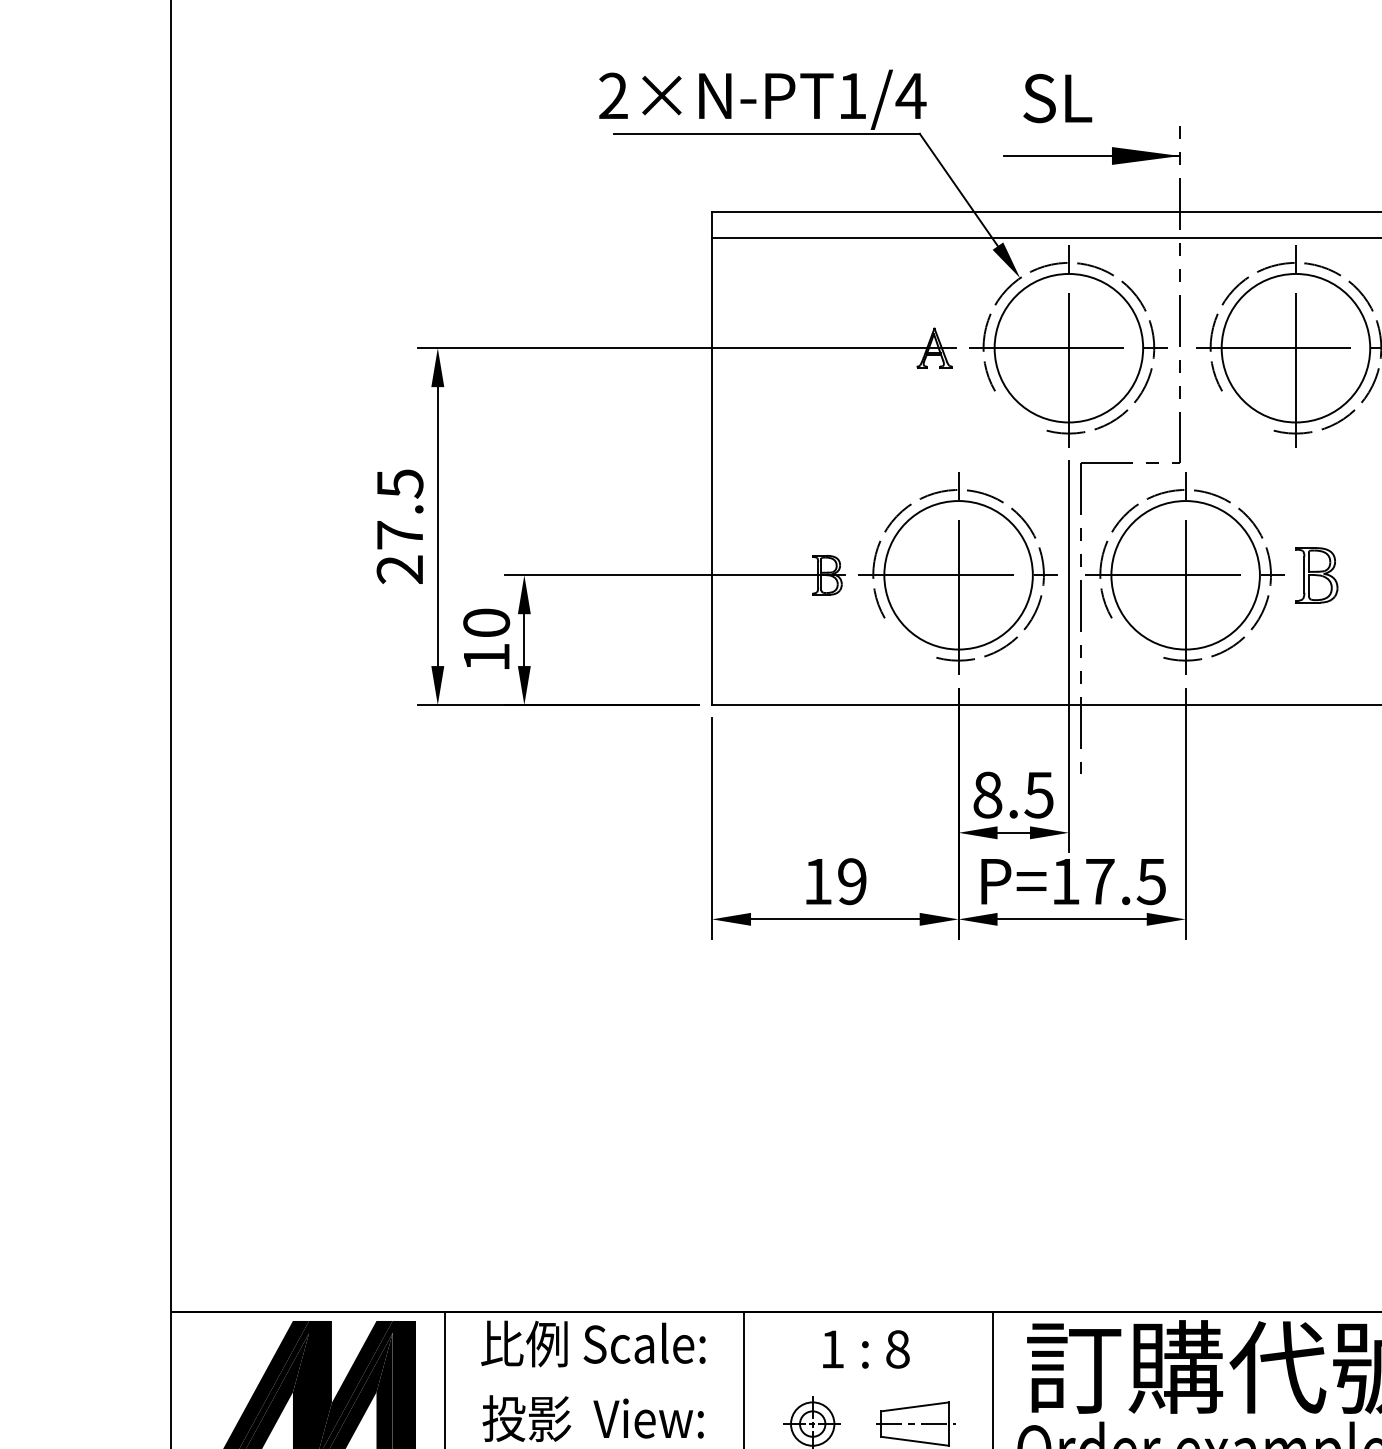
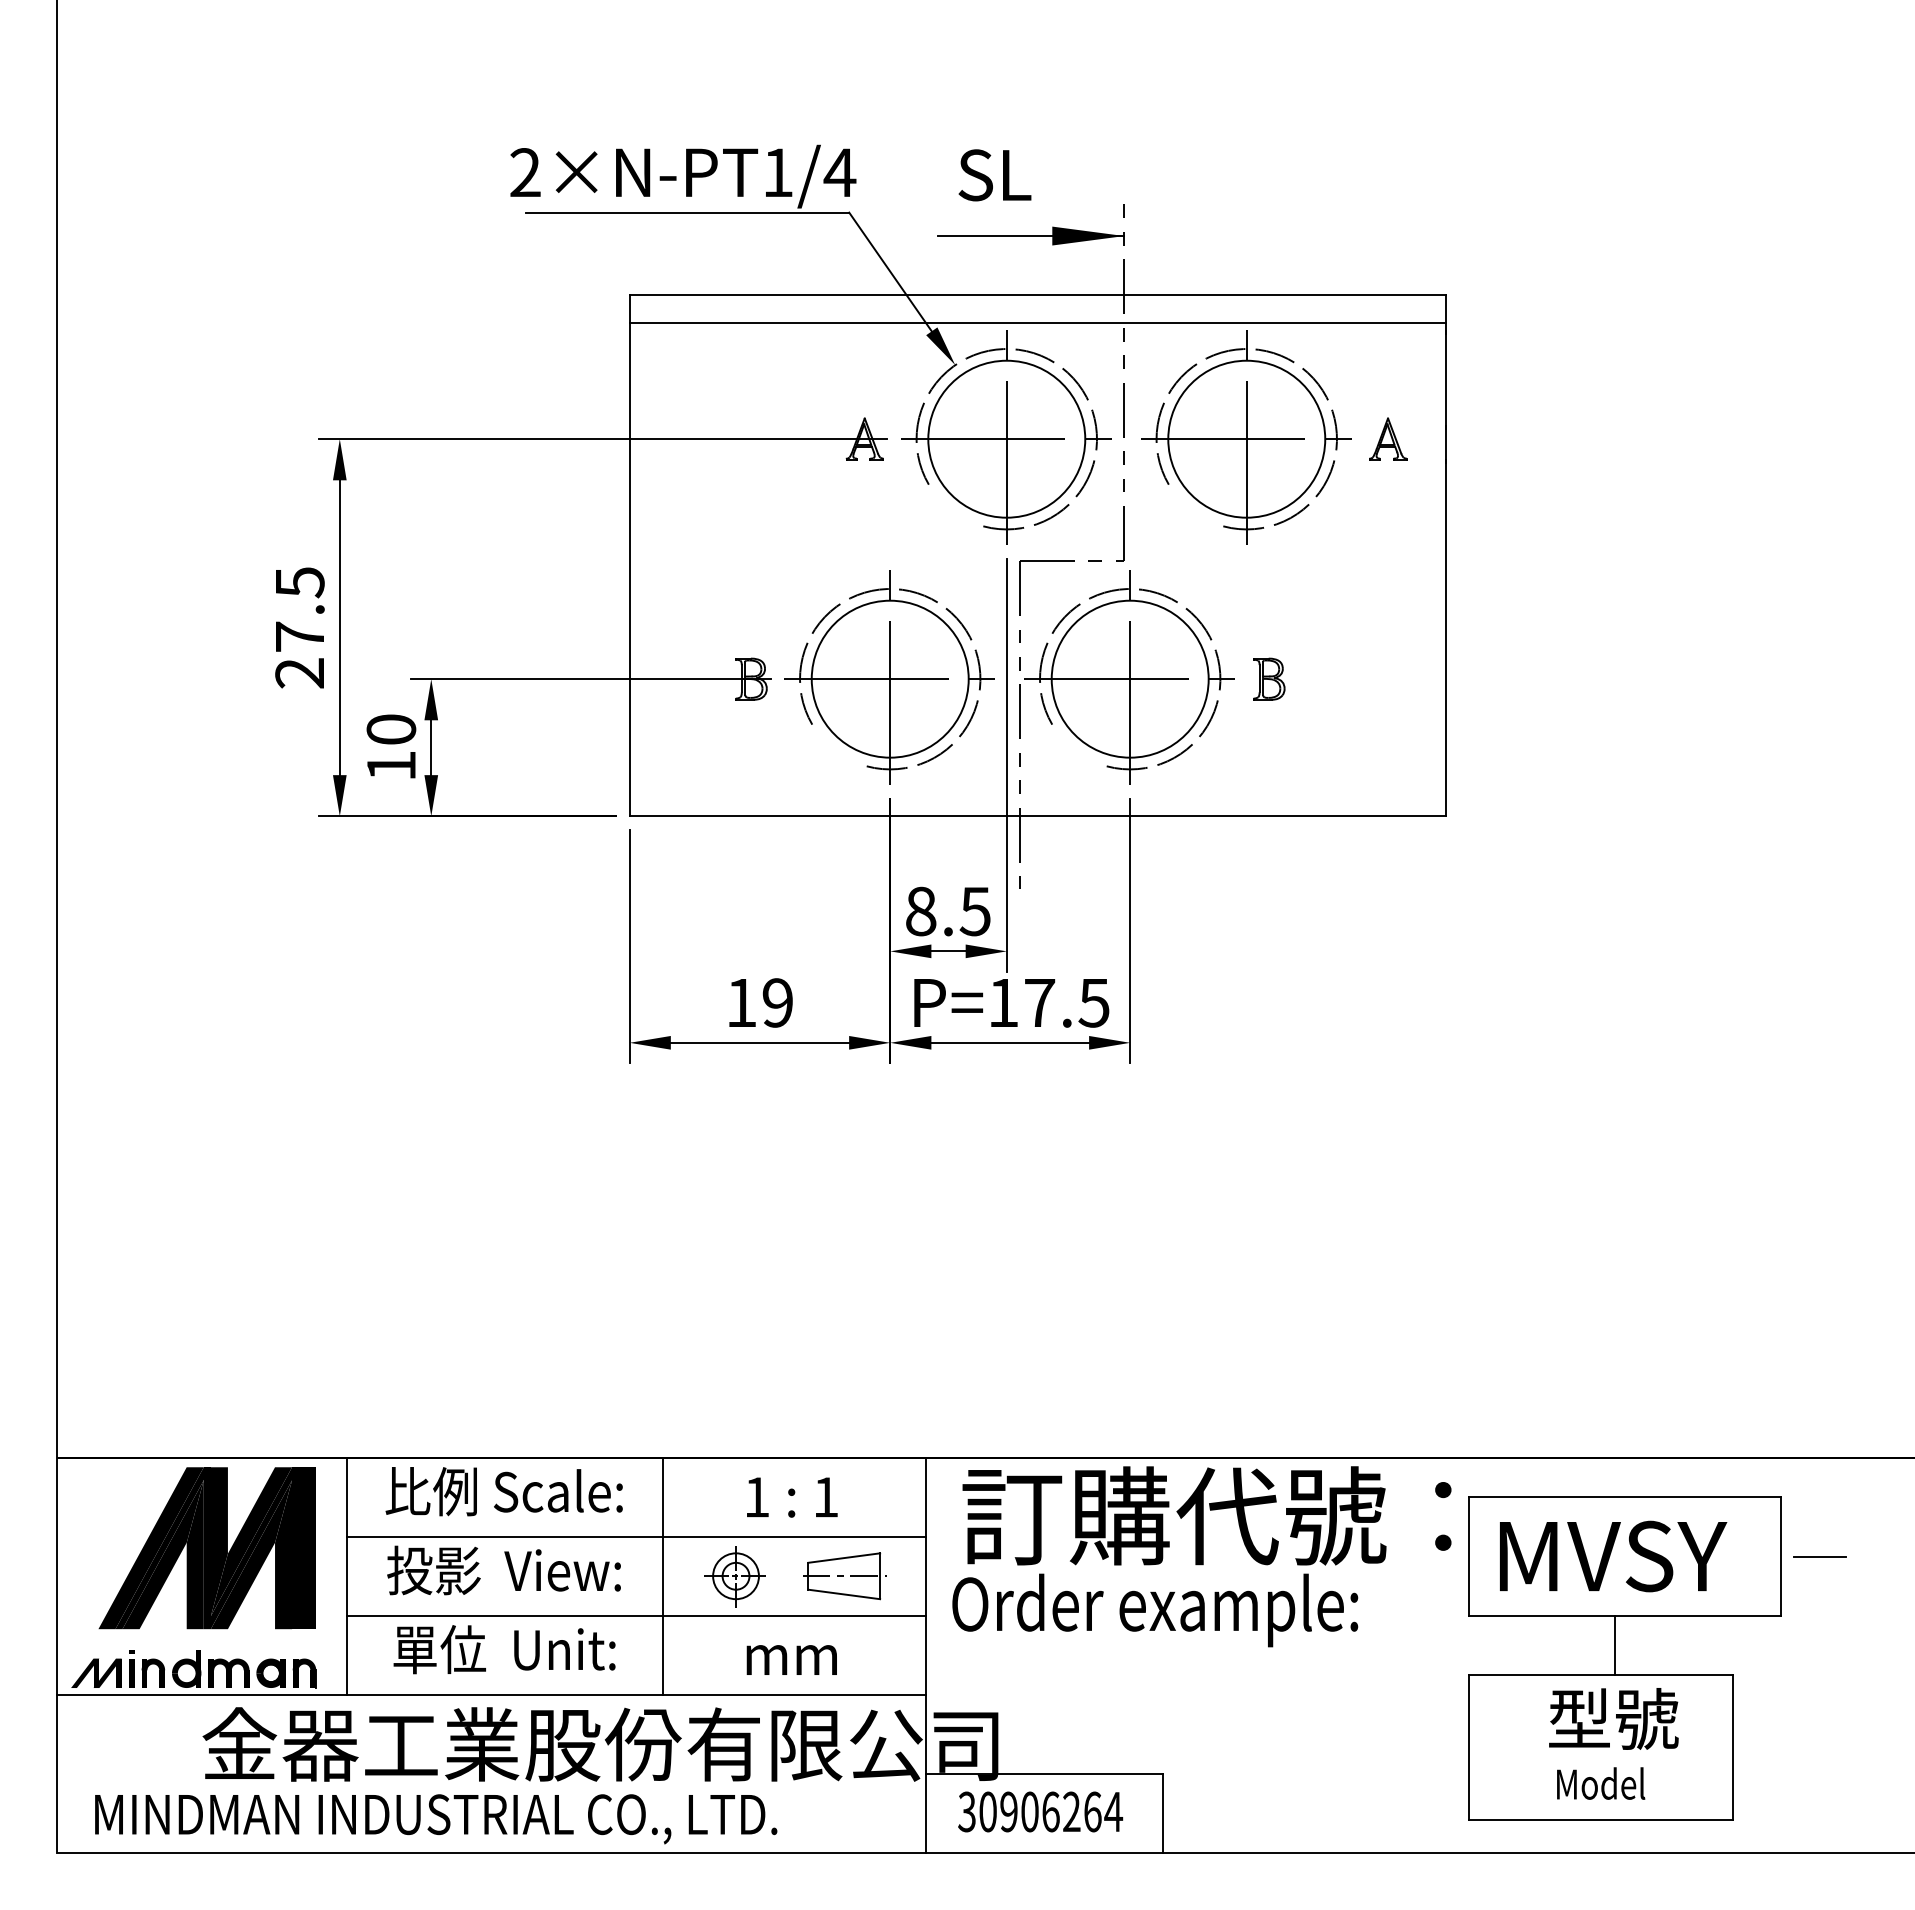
part: (1317, 574) -> (1269, 678), size x0.71
text: (897, 1349) -> (825, 1497), 8 -> 1
line: (718, 1386) -> (636, 1536), added

